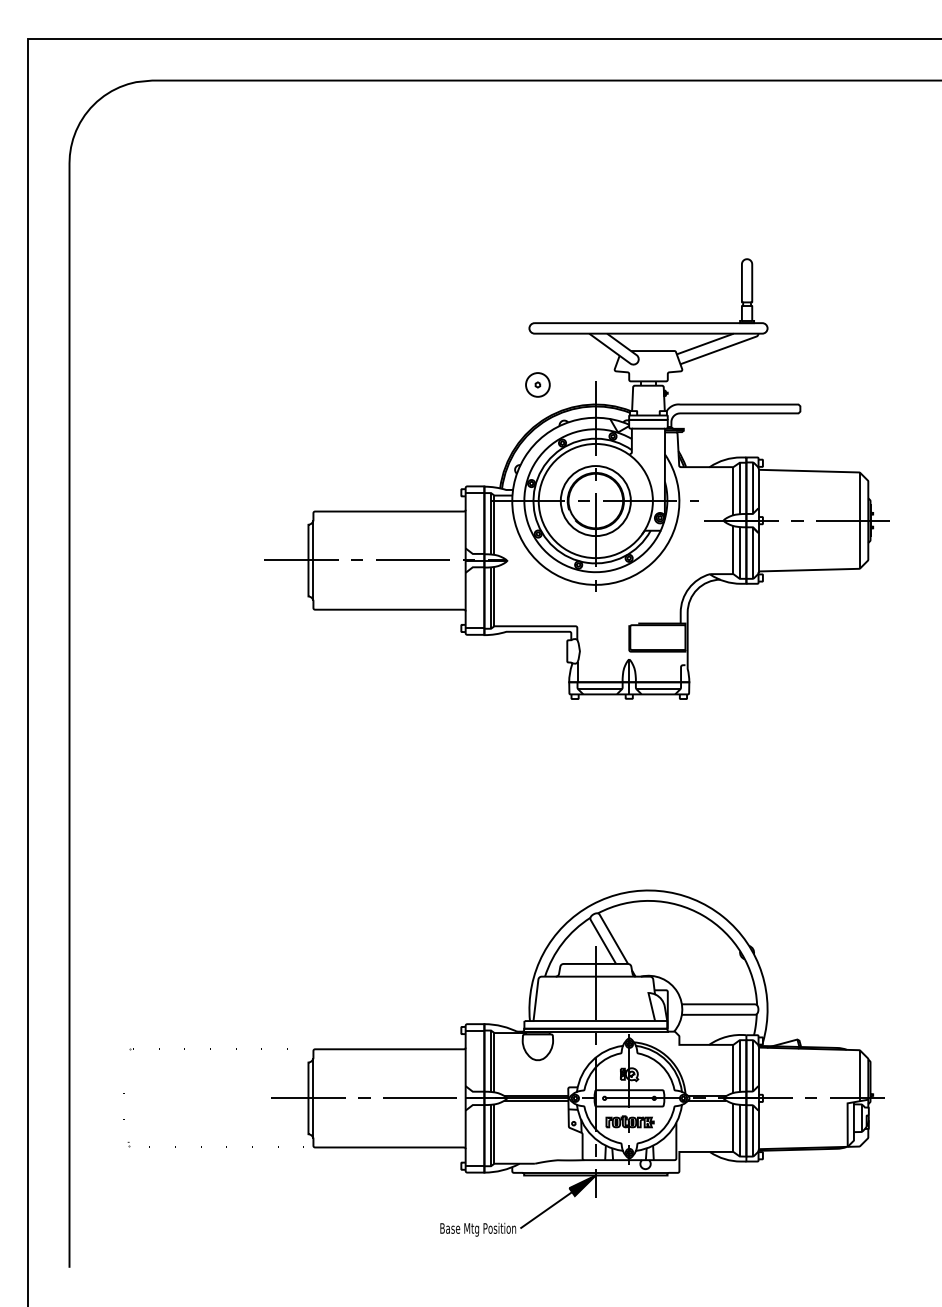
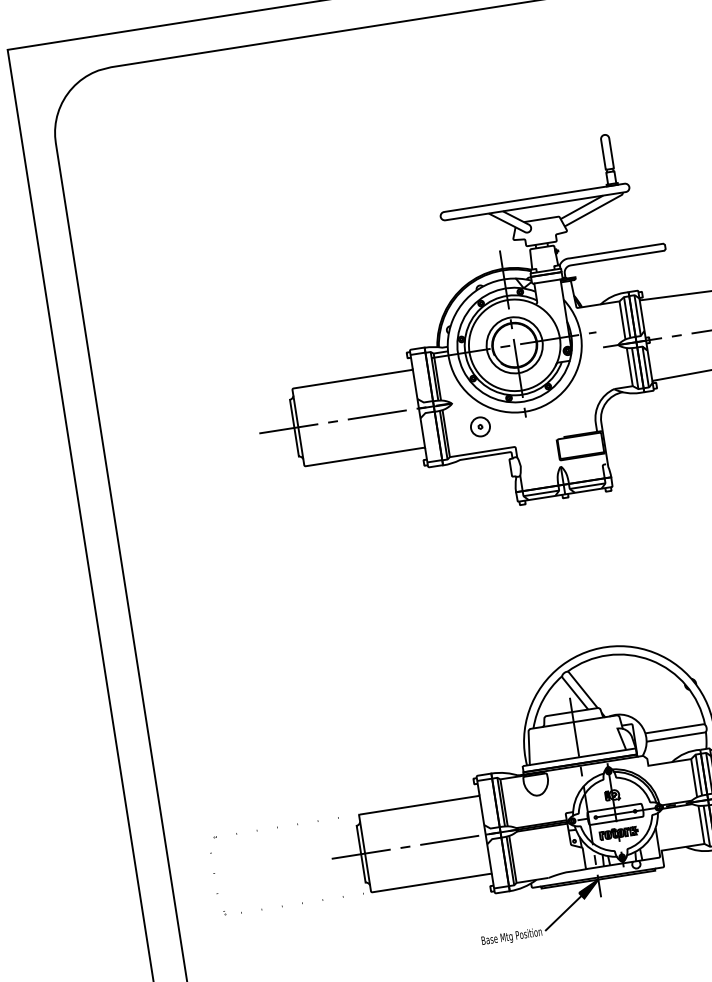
part: (537, 384) -> (480, 426), moved

